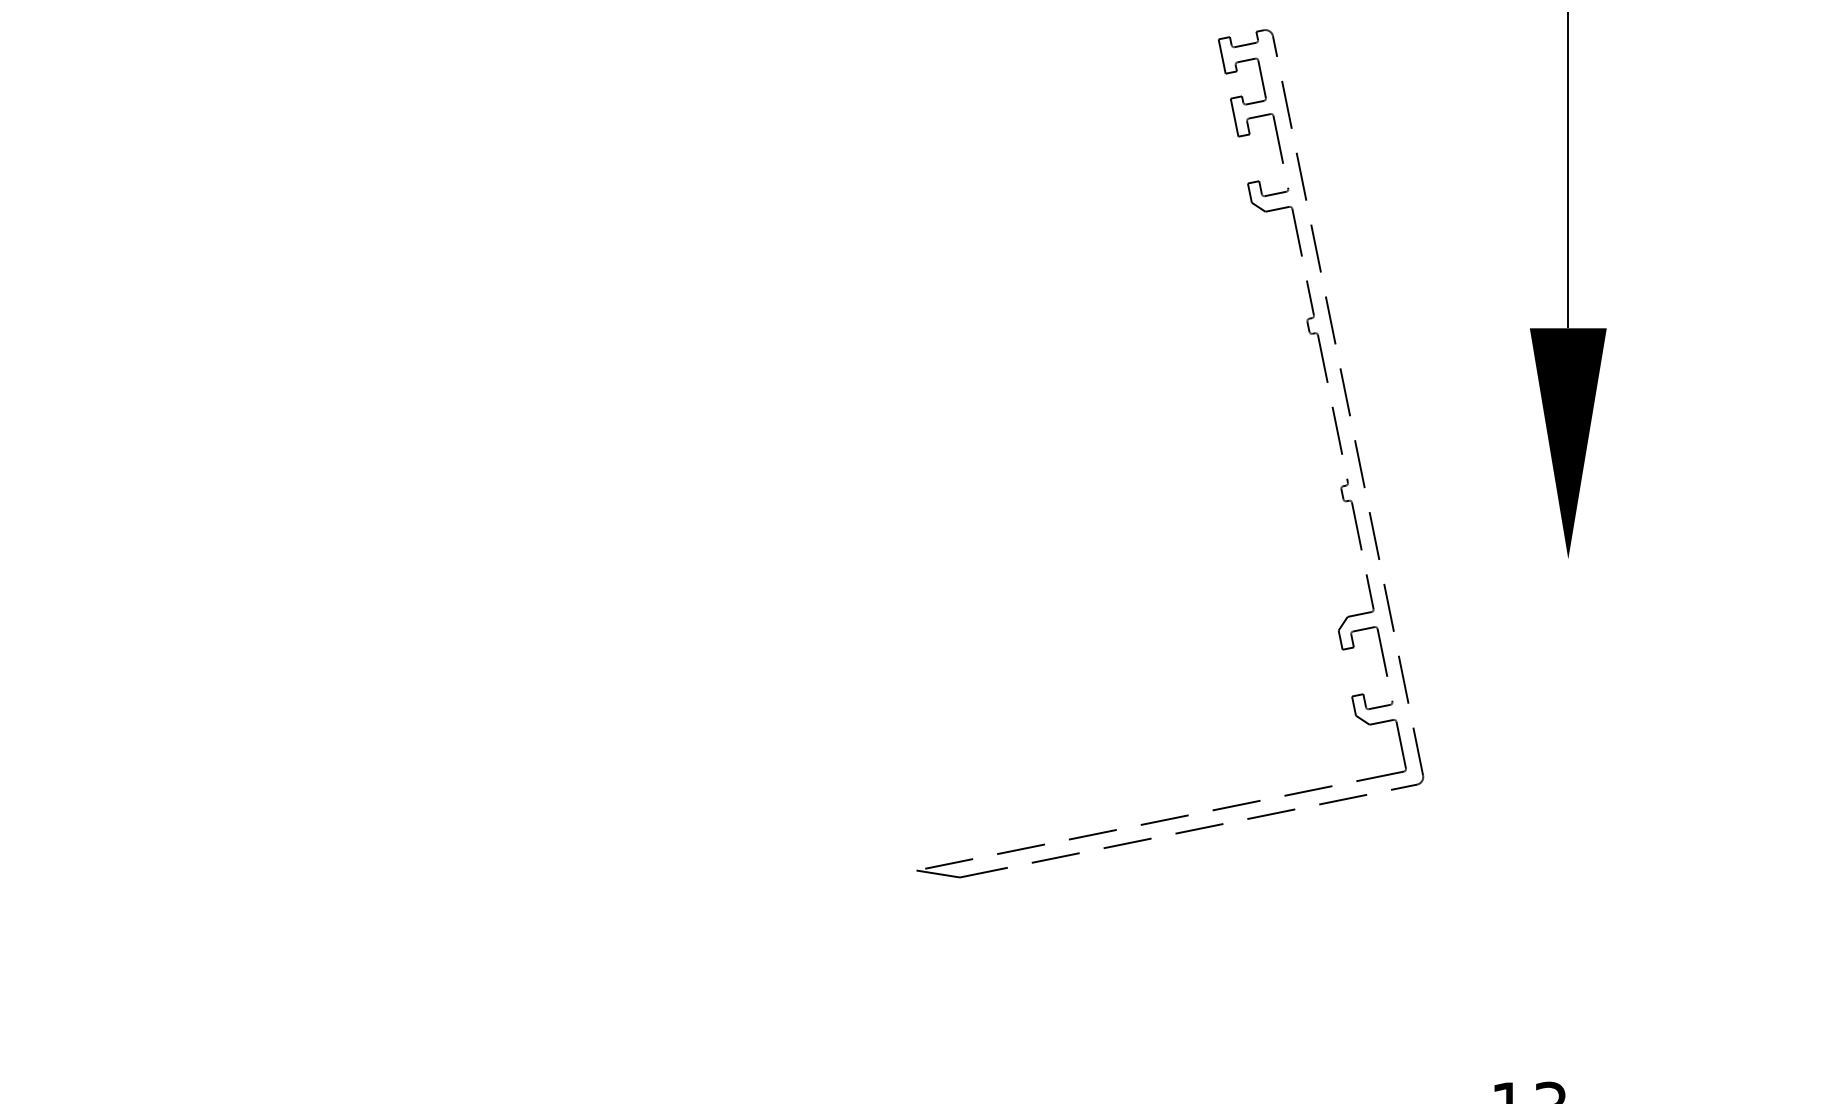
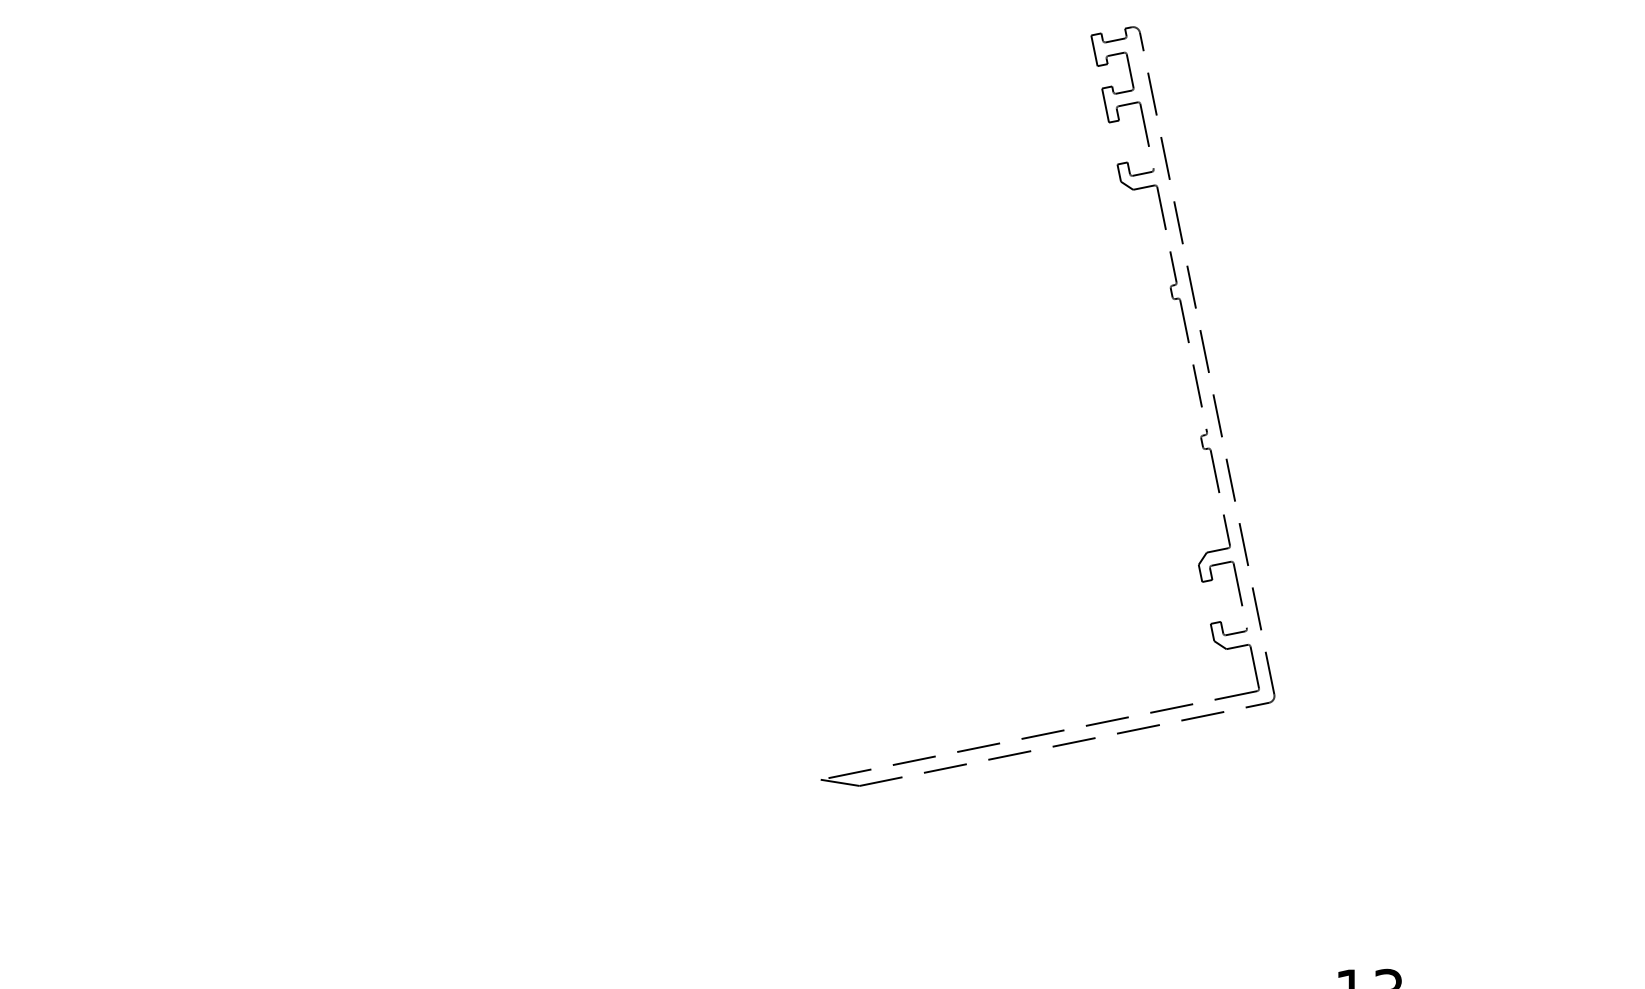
part: (1568, 285) -> (1404, 255), removed

